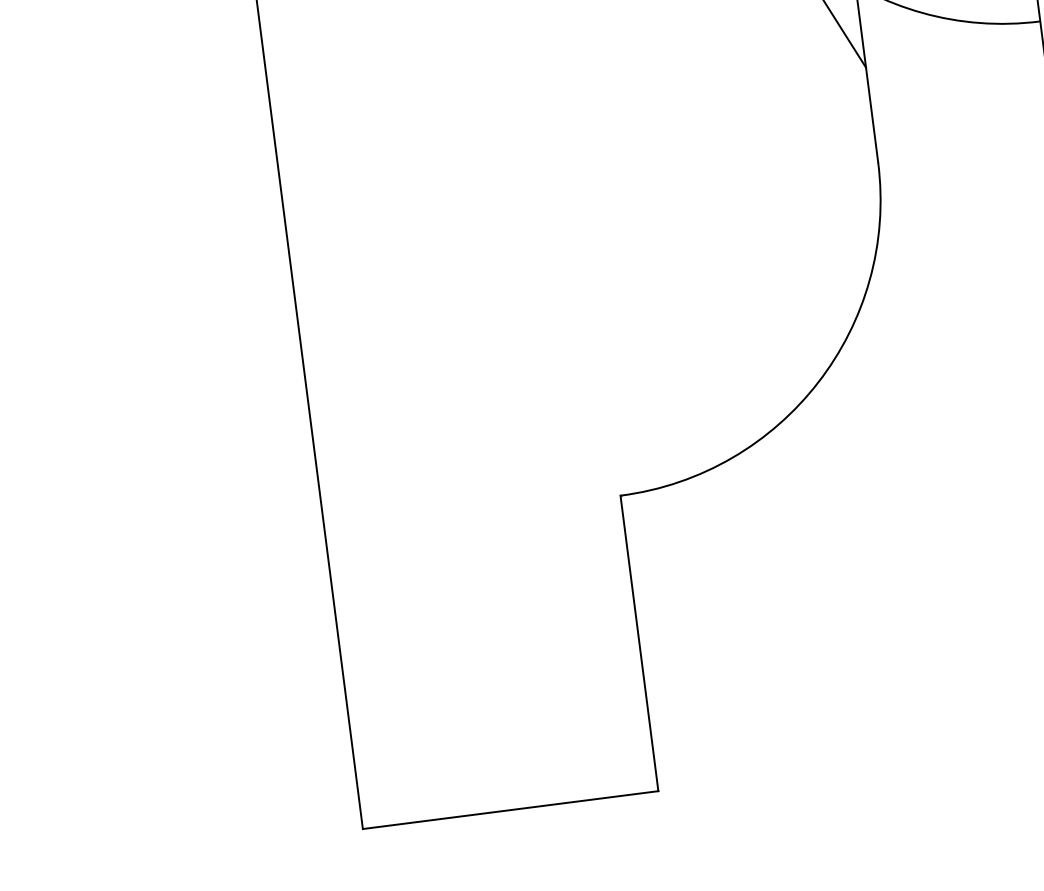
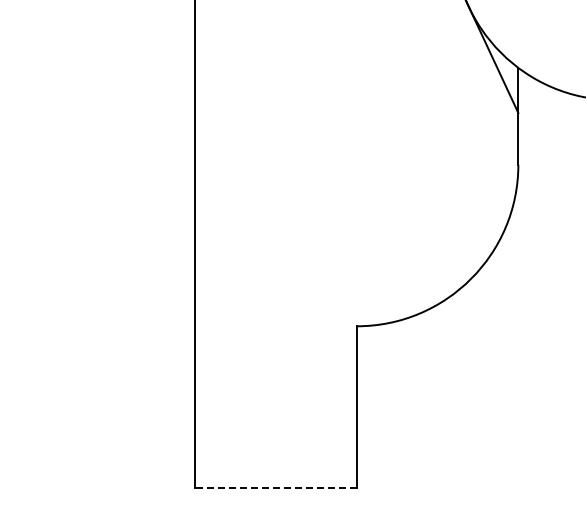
line: (511, 809) -> (276, 487), solid -> dashed

